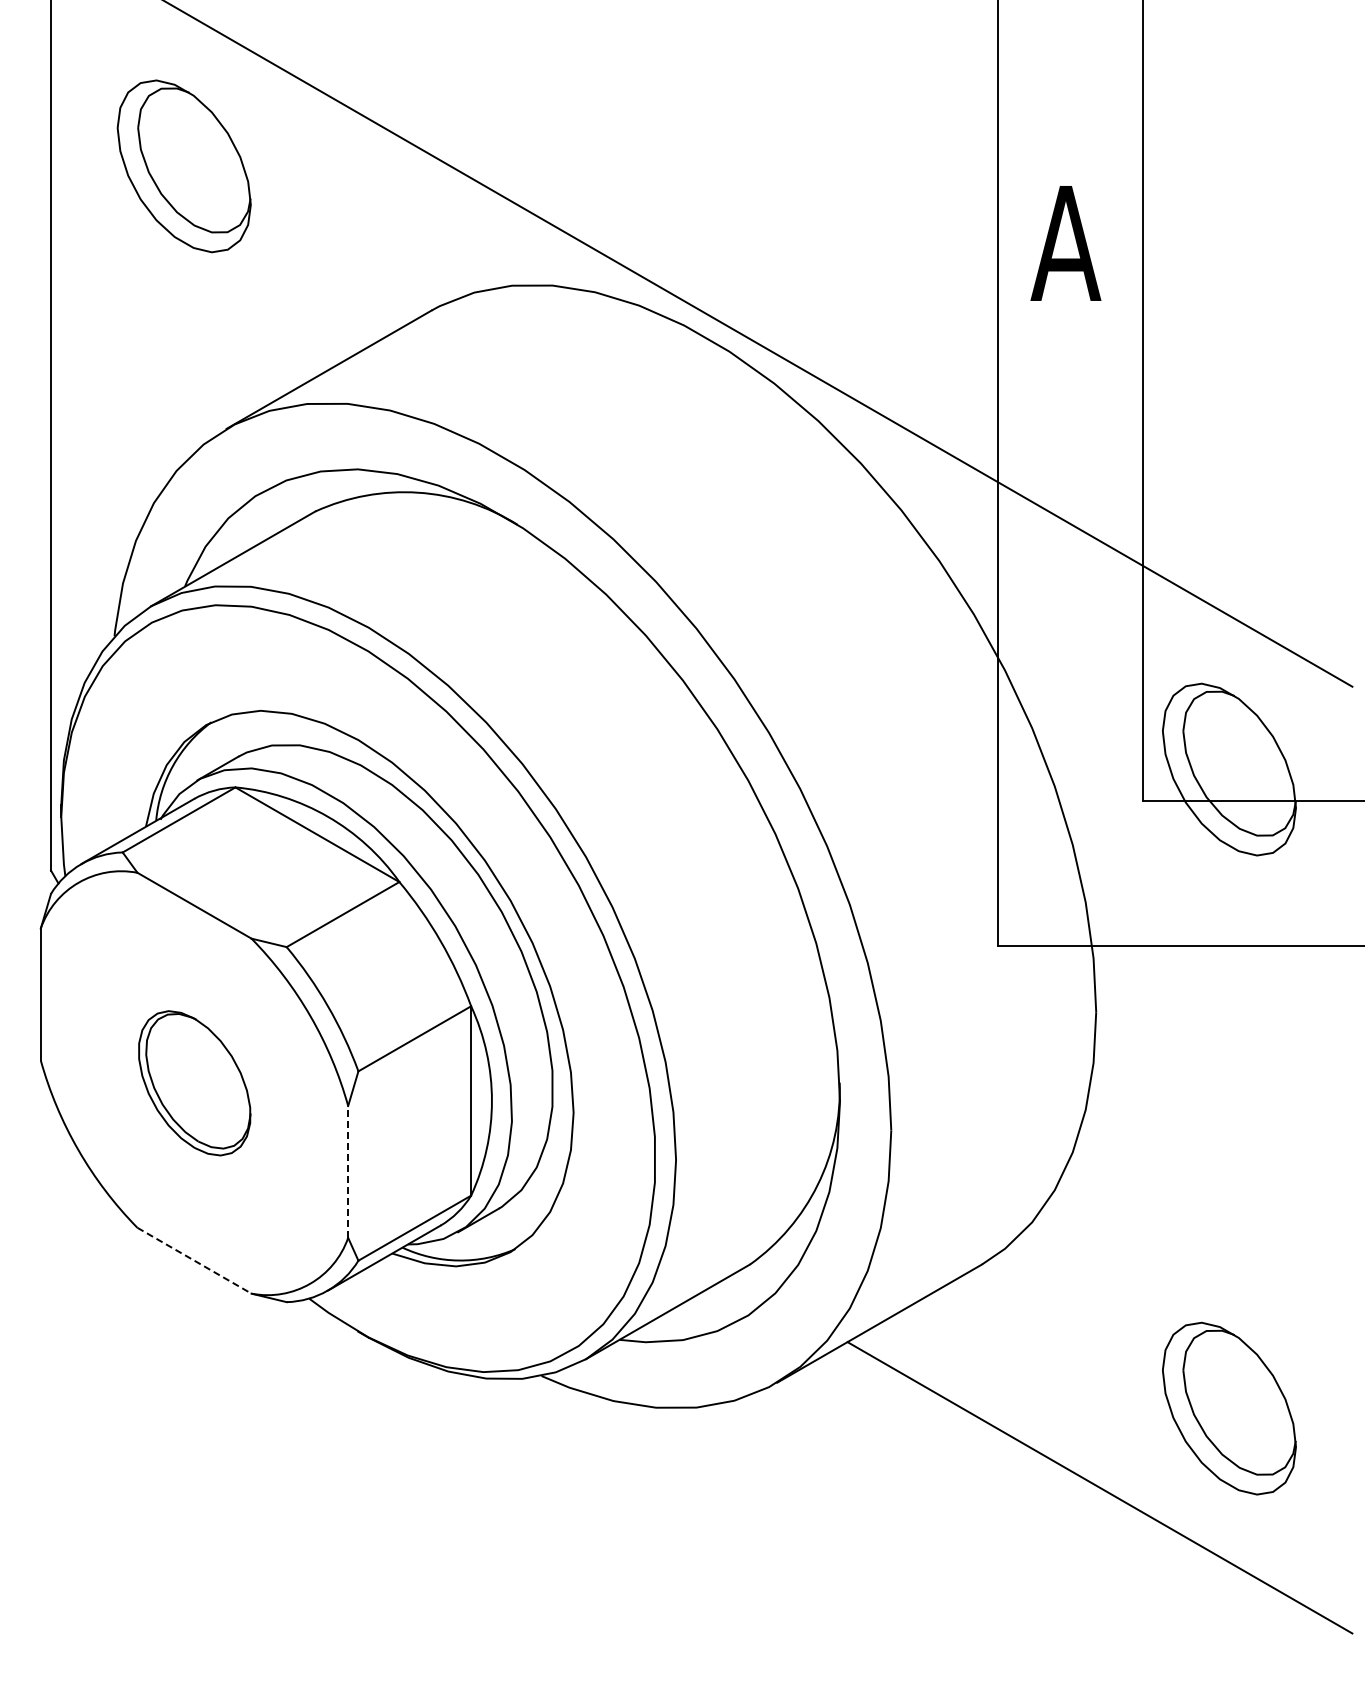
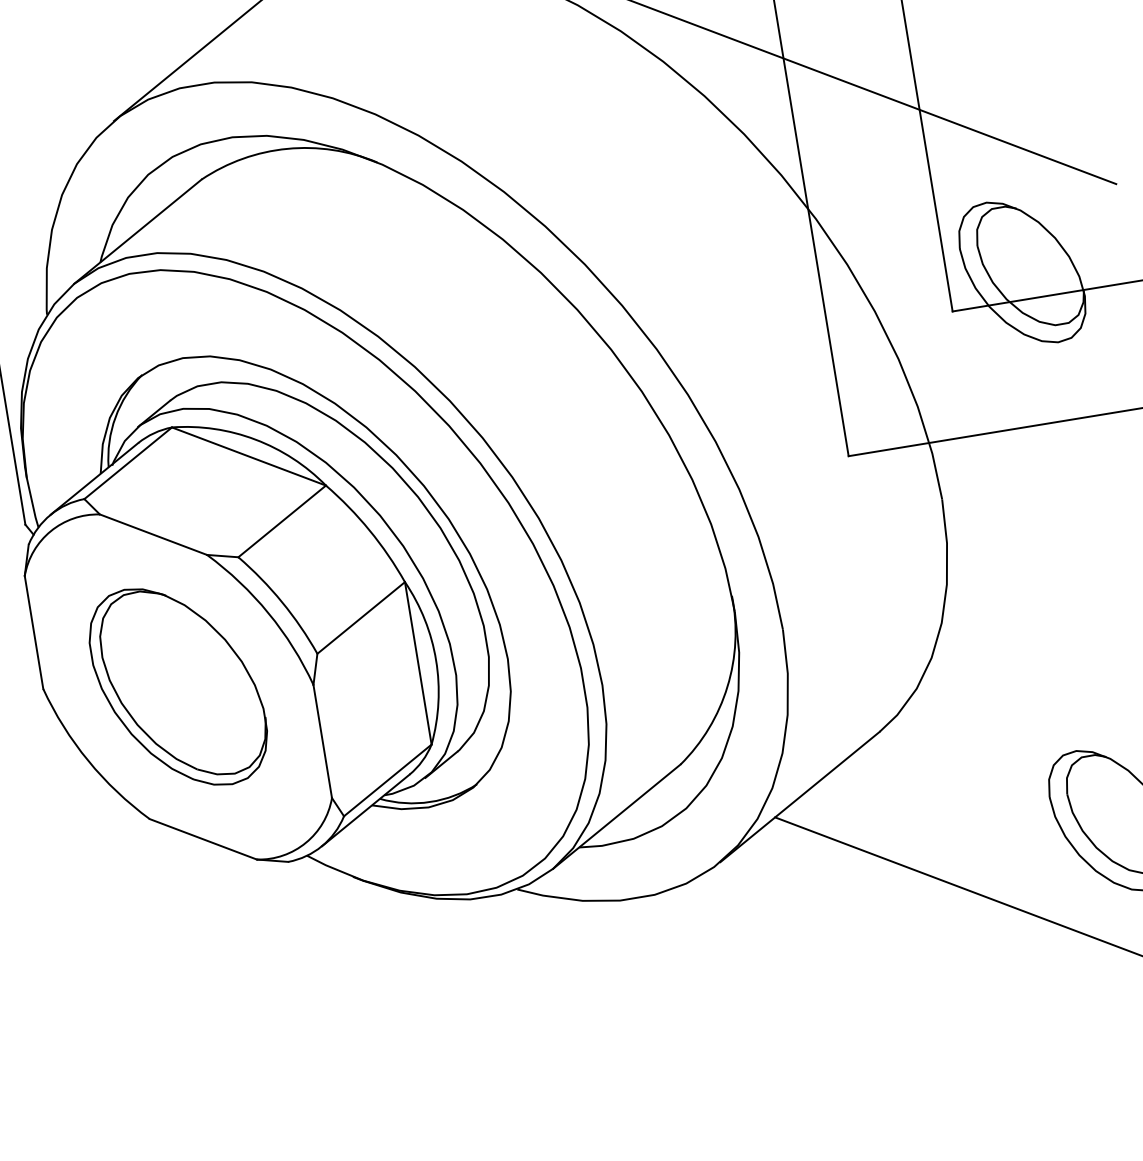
part: (194, 1083) -> (178, 687), size x1.67
line: (348, 1171) -> (322, 741), dashed -> solid
line: (194, 1260) -> (203, 839), dashed -> solid

